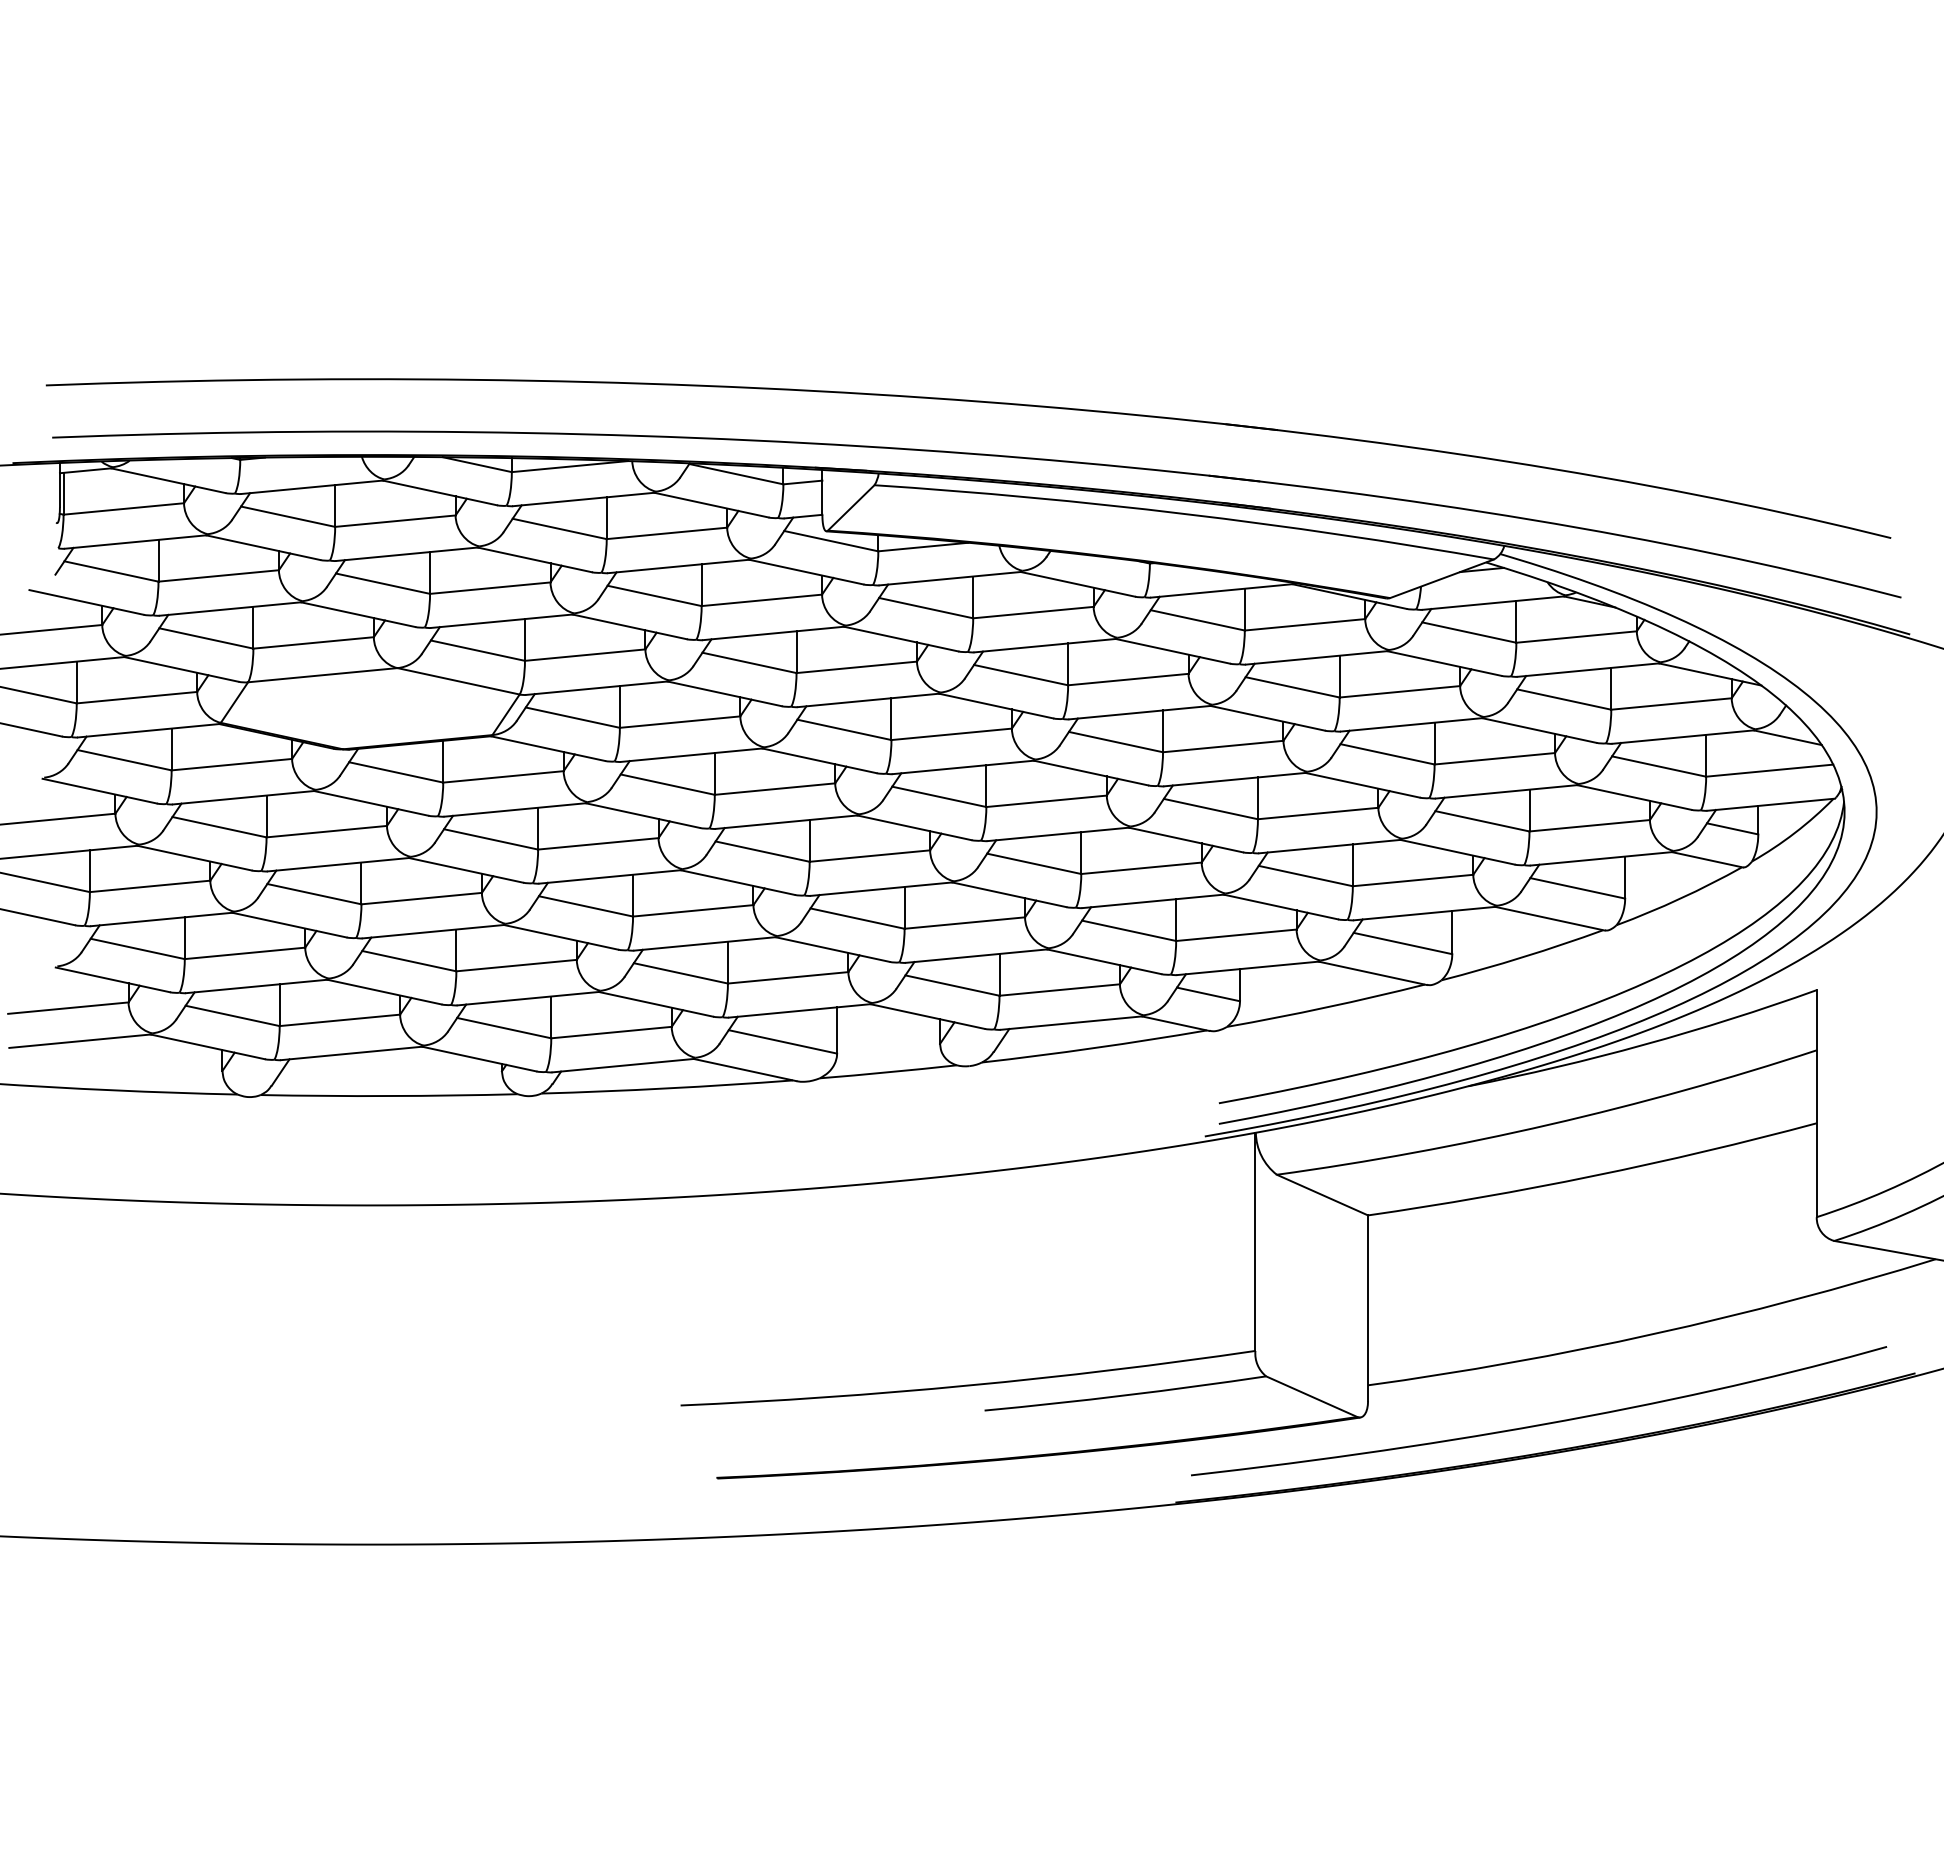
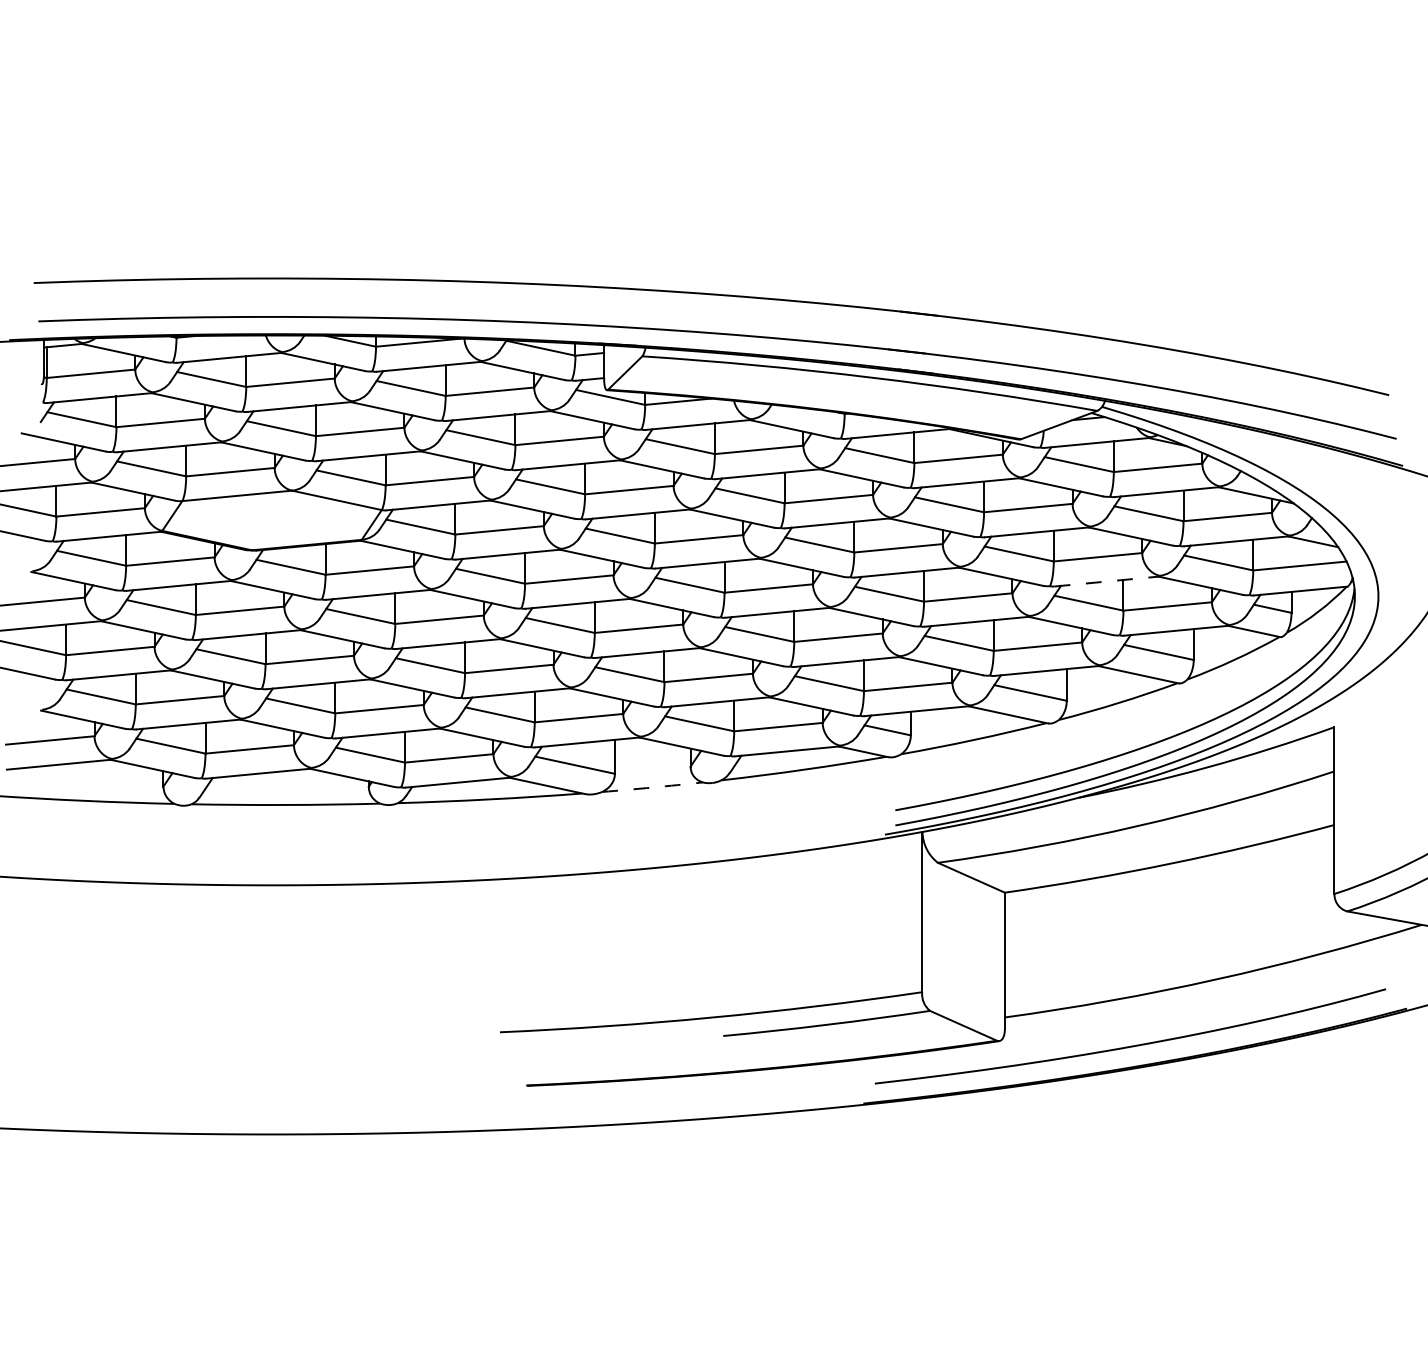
line: (1507, 791) -> (1107, 581), solid -> dashed
arc: (888, 1072) -> (652, 787), solid -> dashed

